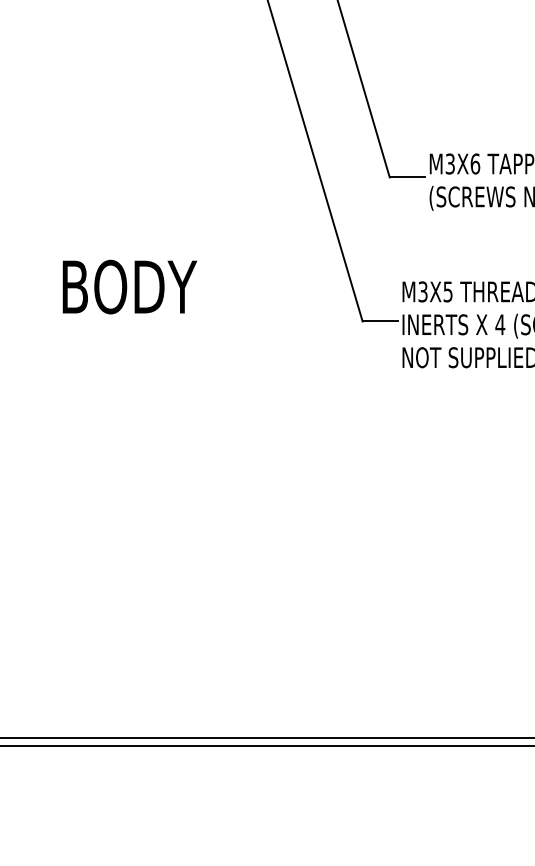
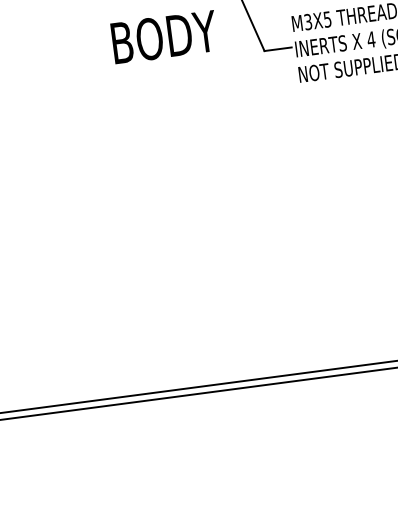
text: (129, 286) -> (164, 36), moved

